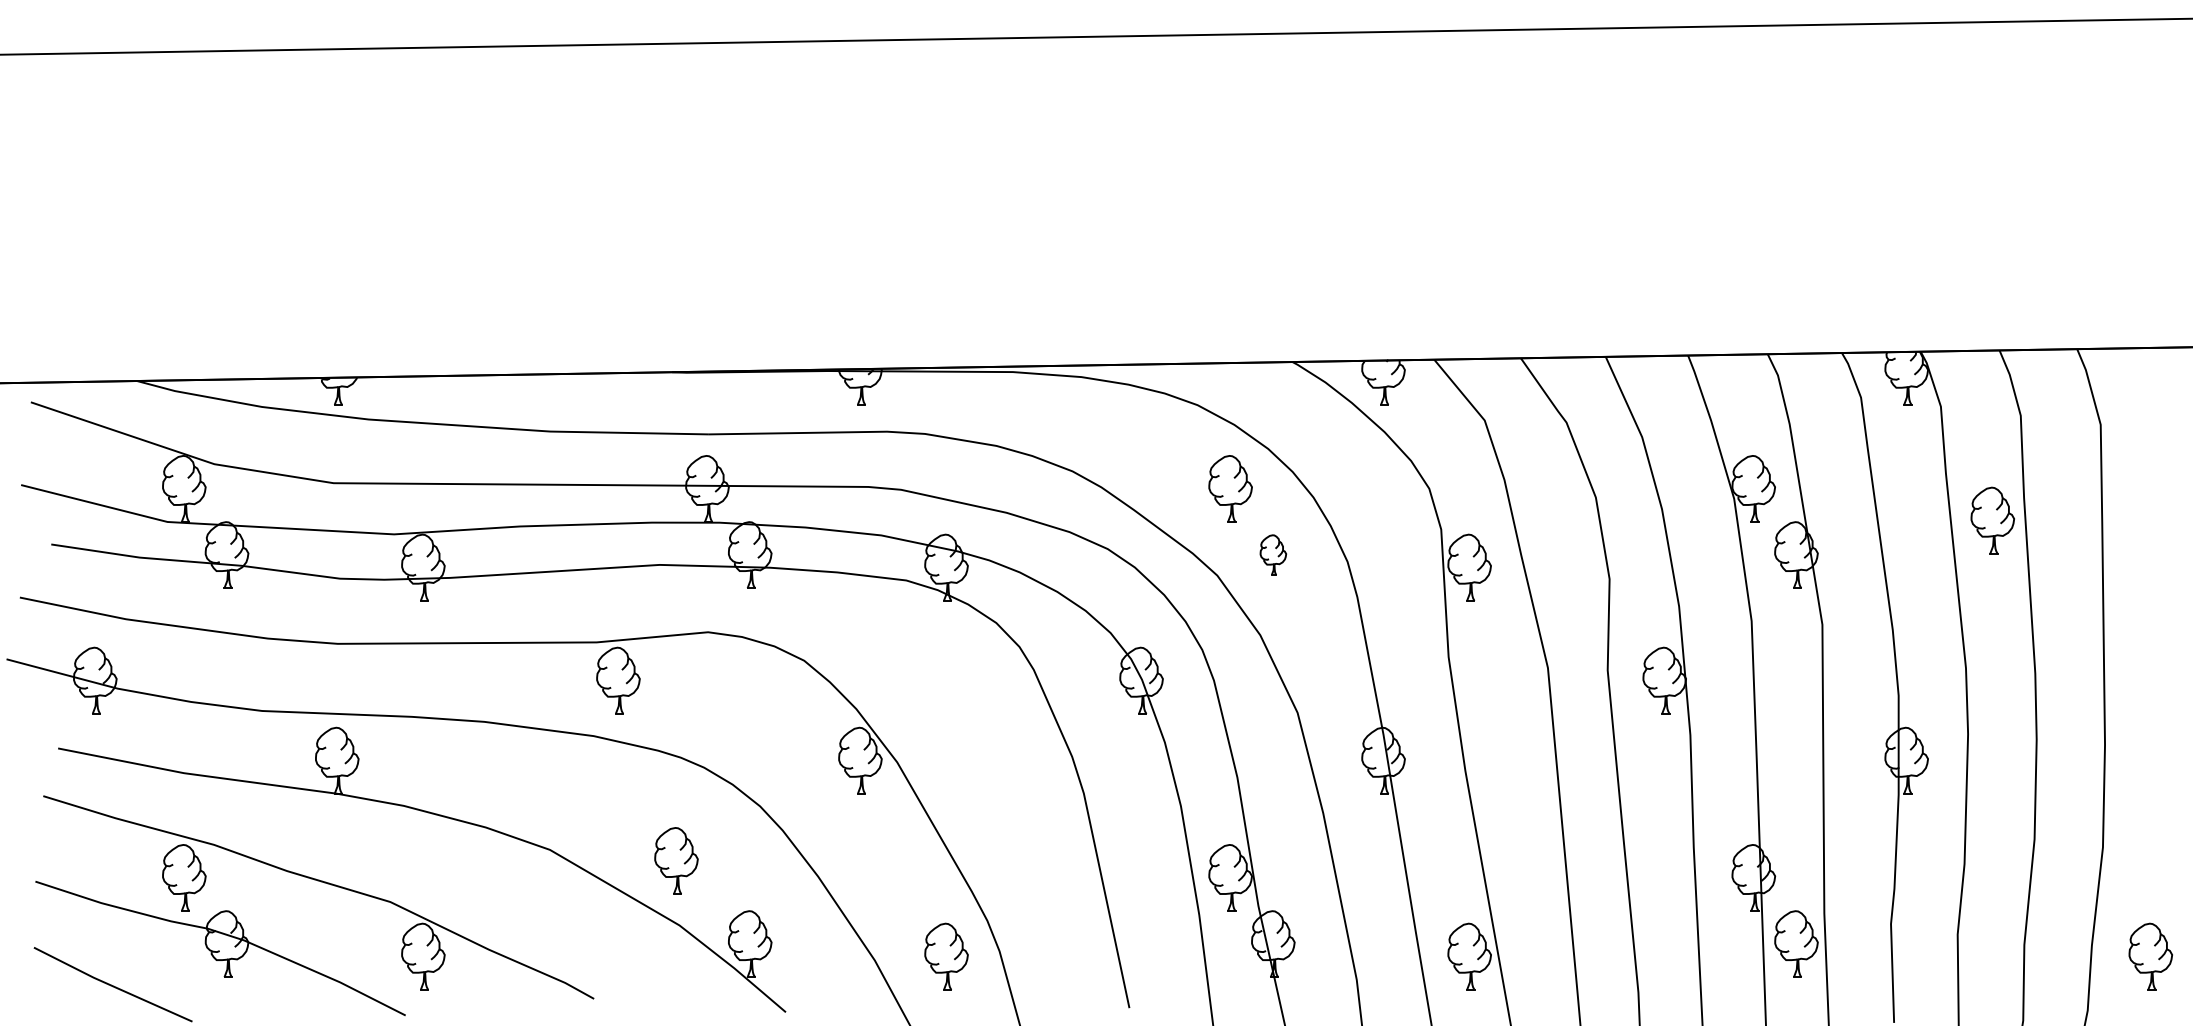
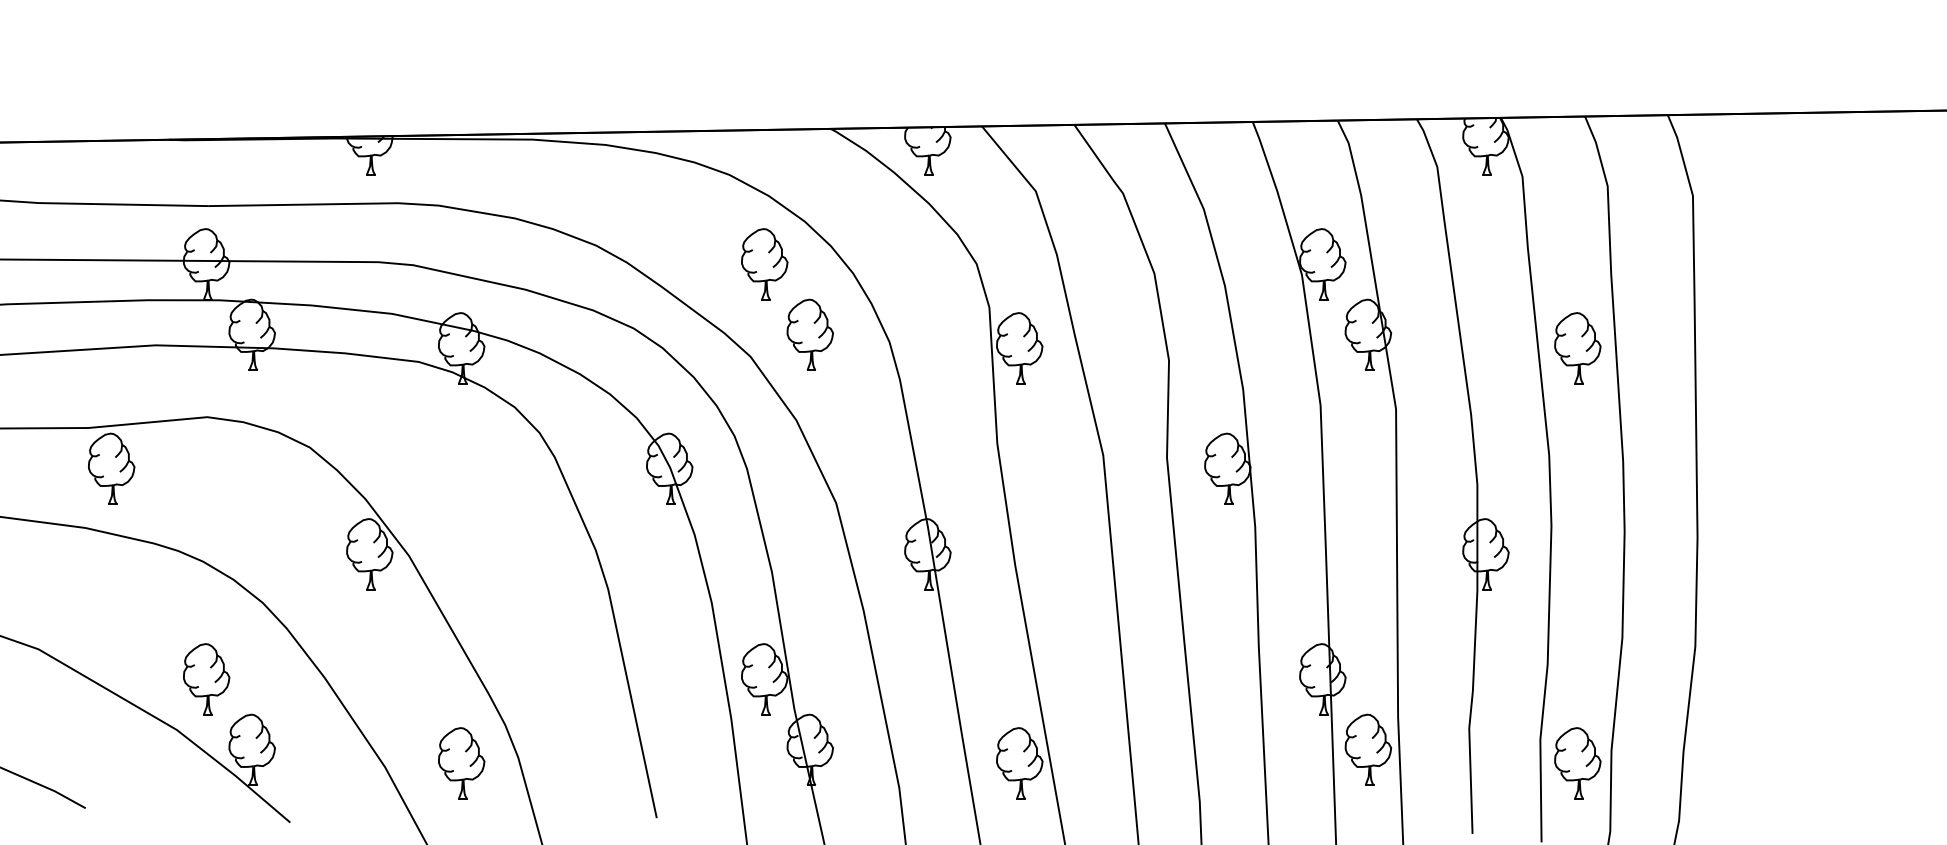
part: (1992, 520) -> (1577, 348), moved
part: (1273, 554) -> (810, 334), size x1.67
part: (676, 860) -> (206, 678), moved
part: (2150, 956) -> (1577, 763), moved

